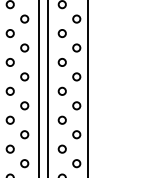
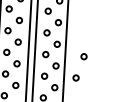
circle: (112, 62) -> (83, 56), added
circle: (103, 90) -> (75, 77), added

